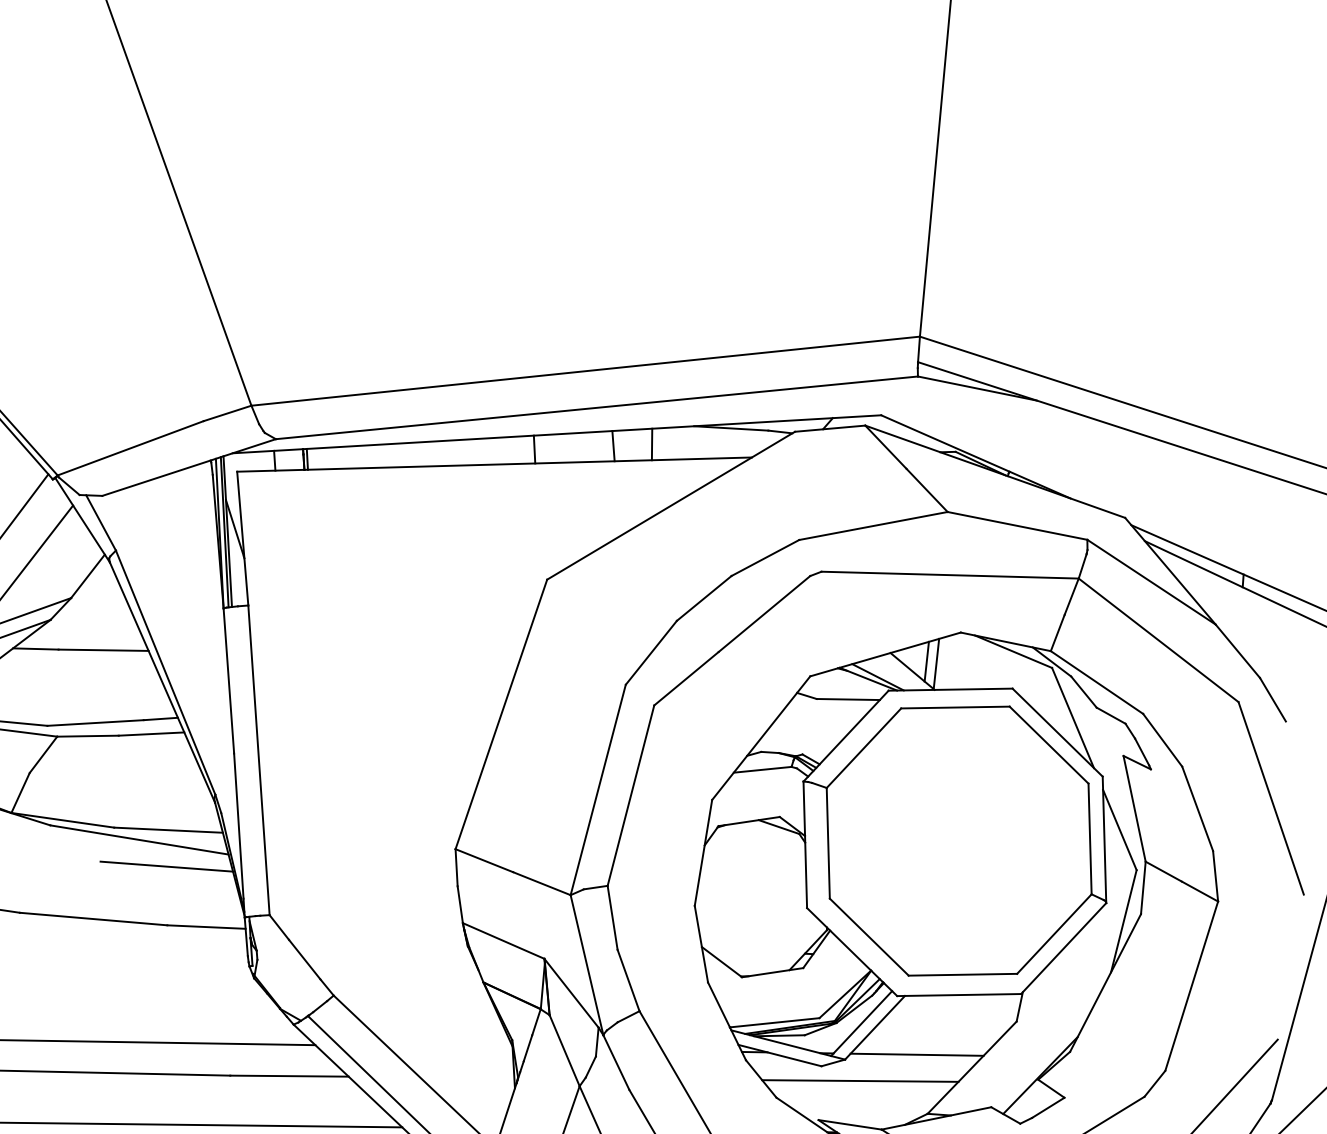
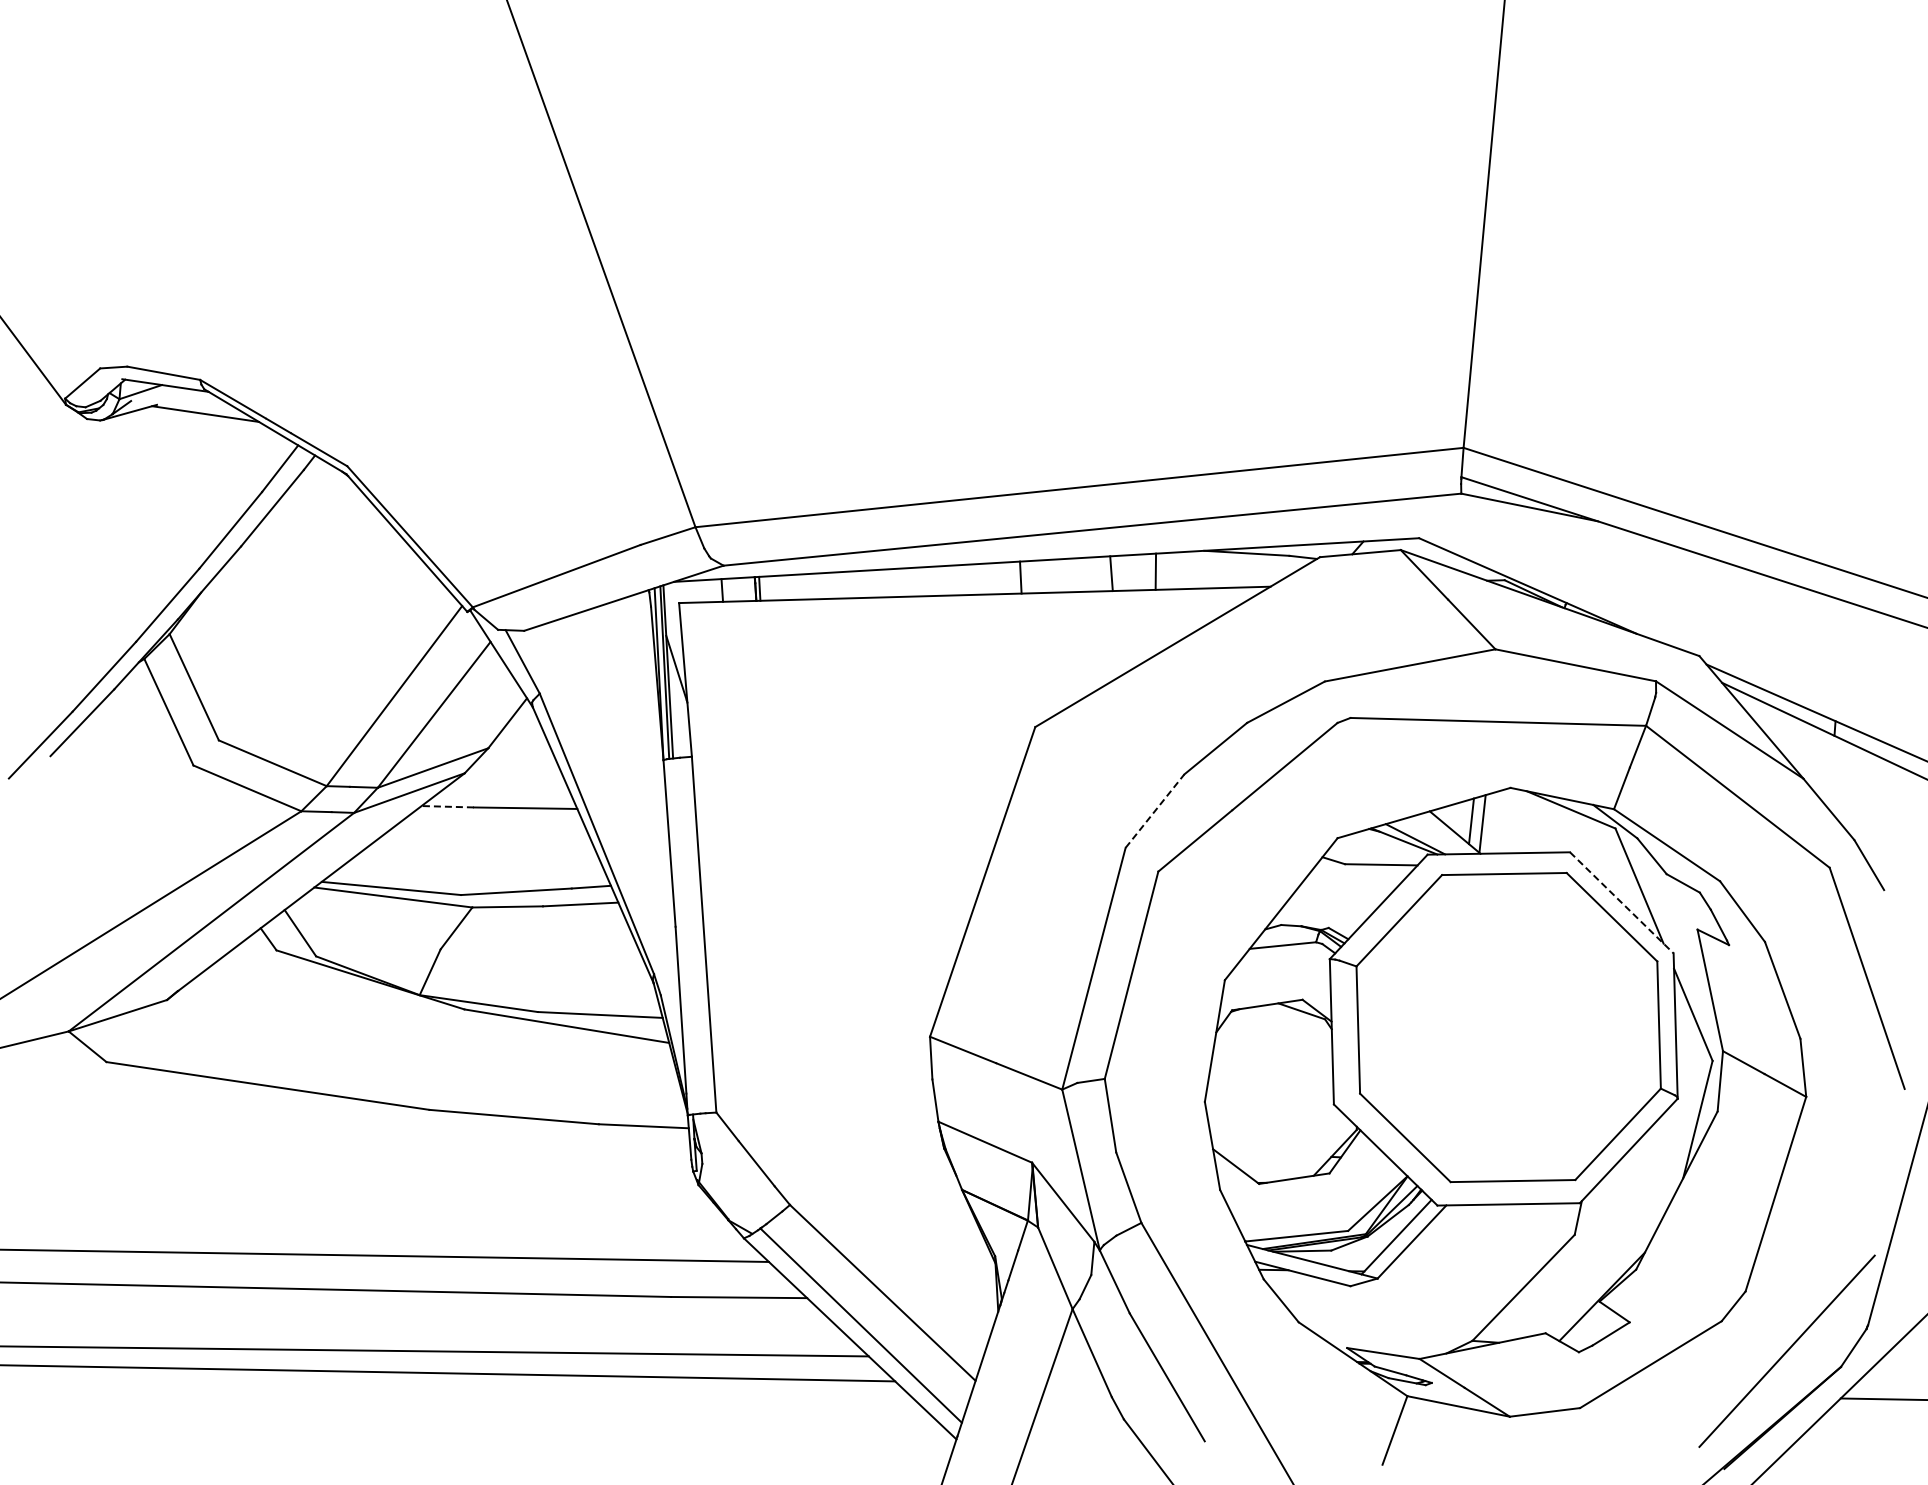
line: (35, 648) -> (447, 806), solid -> dashed
line: (651, 652) -> (1155, 810), solid -> dashed
line: (1058, 733) -> (1622, 903), solid -> dashed
line: (167, 866) -> (598, 1056), removed
line: (917, 1054) -> (1460, 1272), removed
line: (859, 1081) -> (1394, 1303), removed

